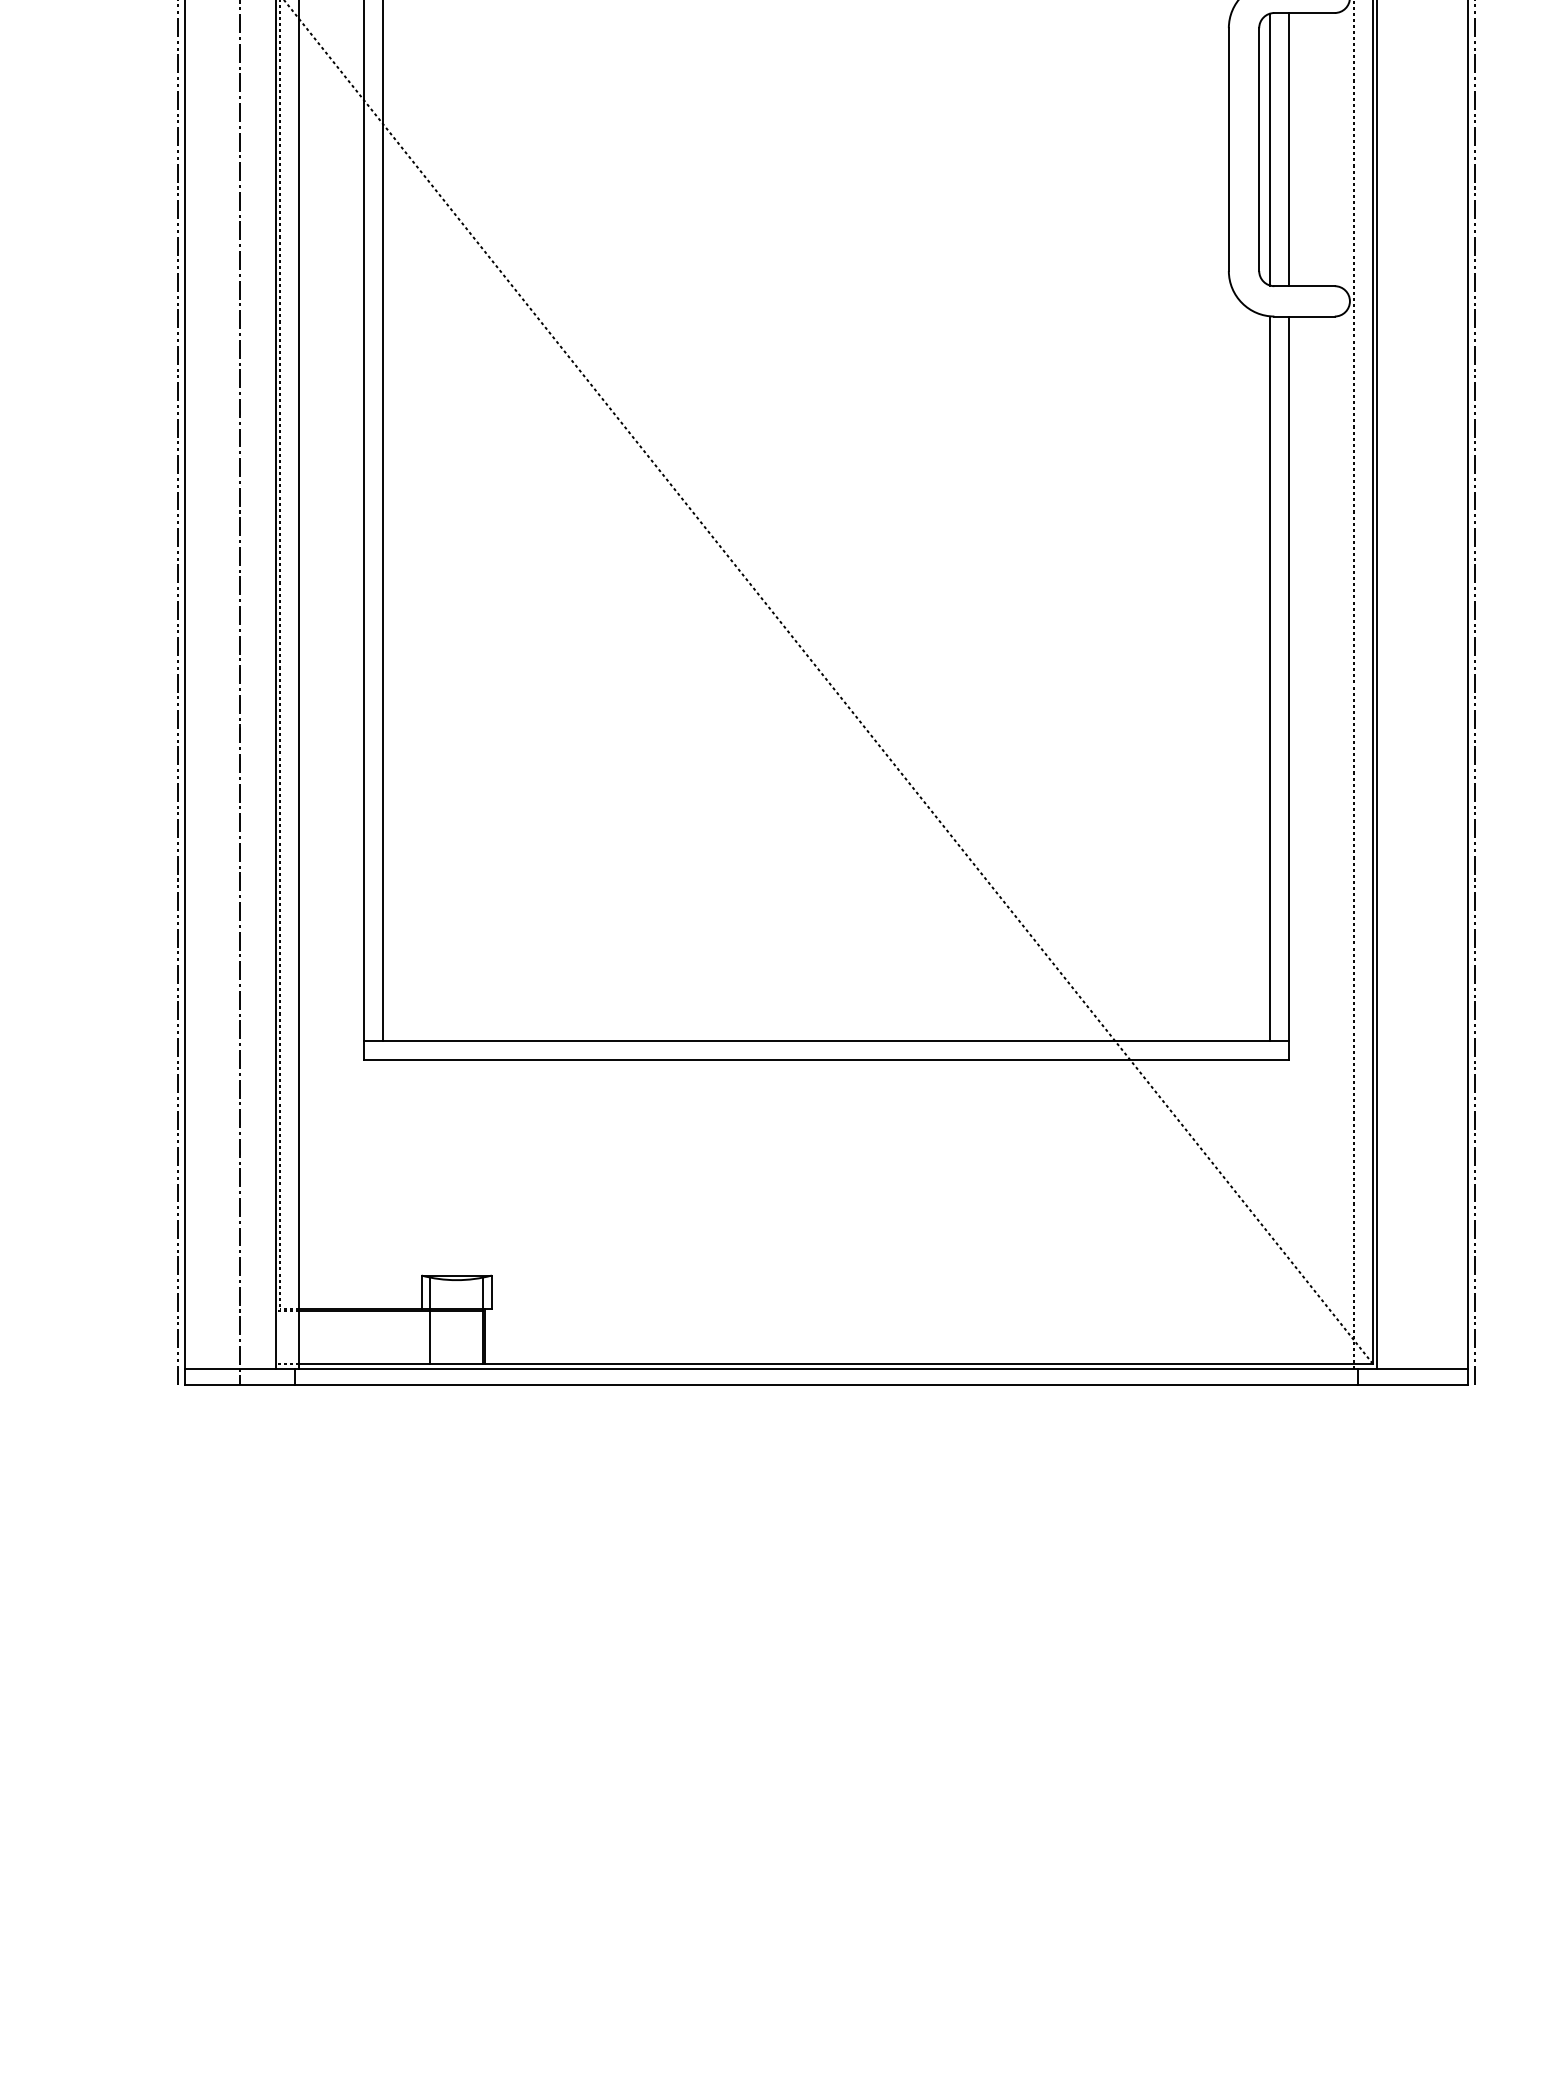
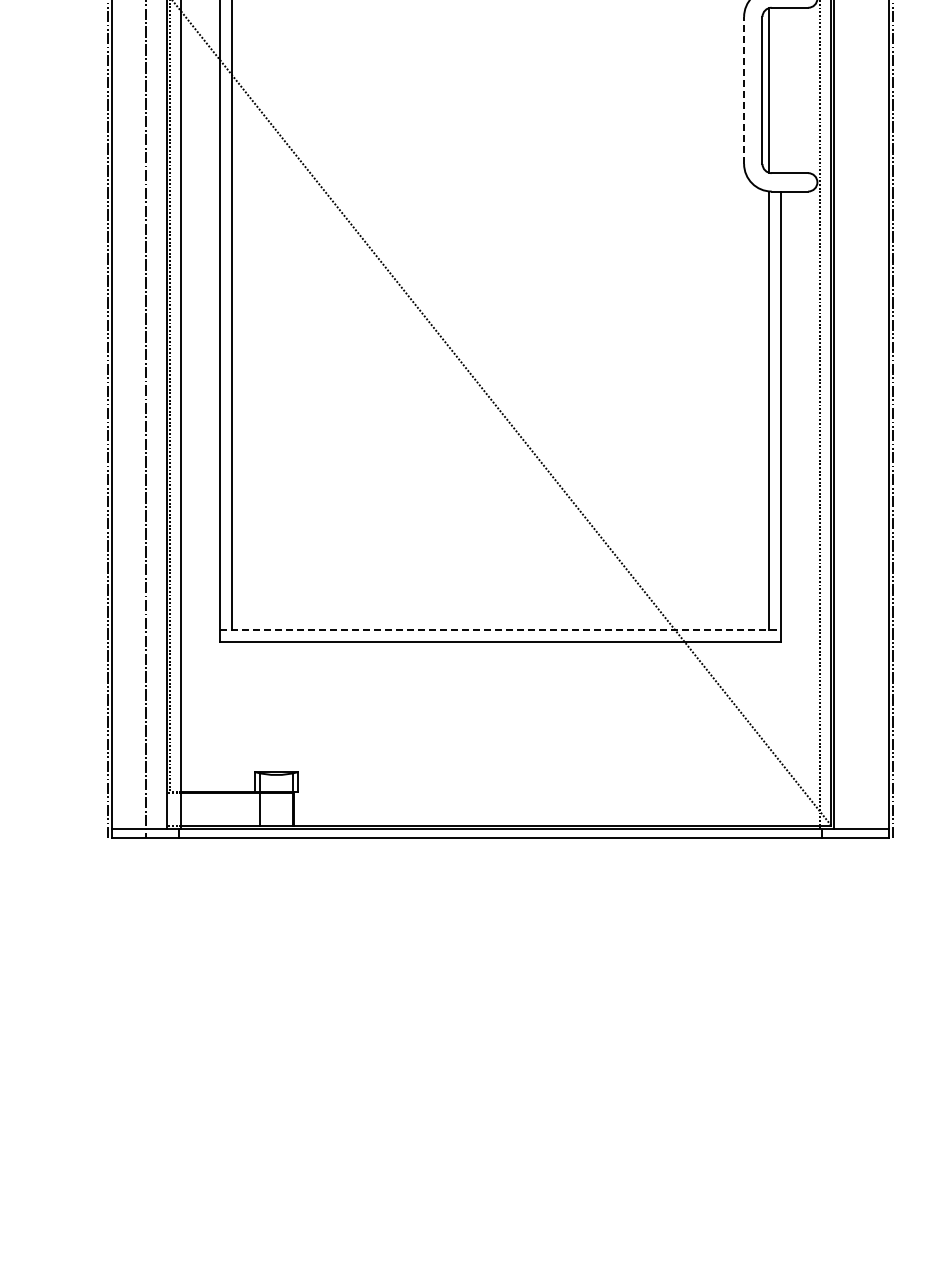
line: (1229, 149) -> (744, 90), solid -> dashed
line: (1288, 149) -> (780, 90), removed
line: (826, 1041) -> (500, 630), solid -> dashed

